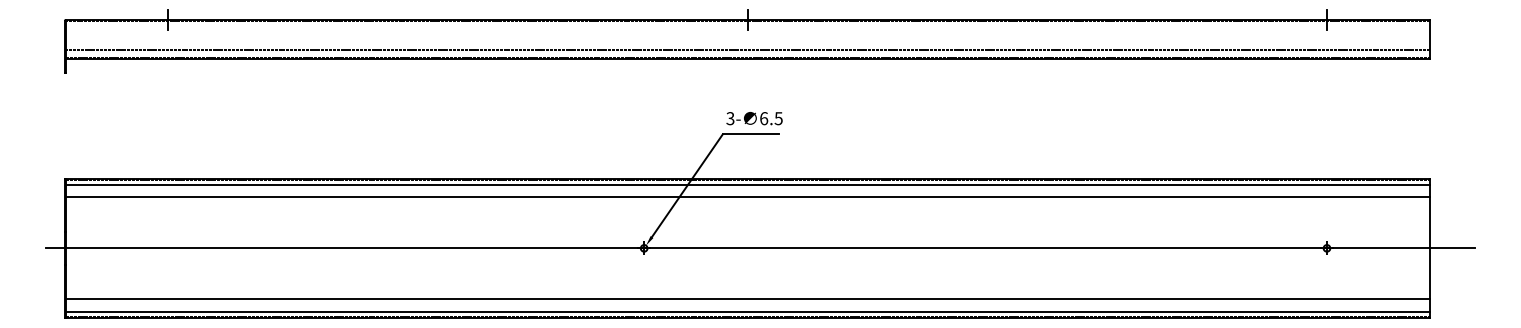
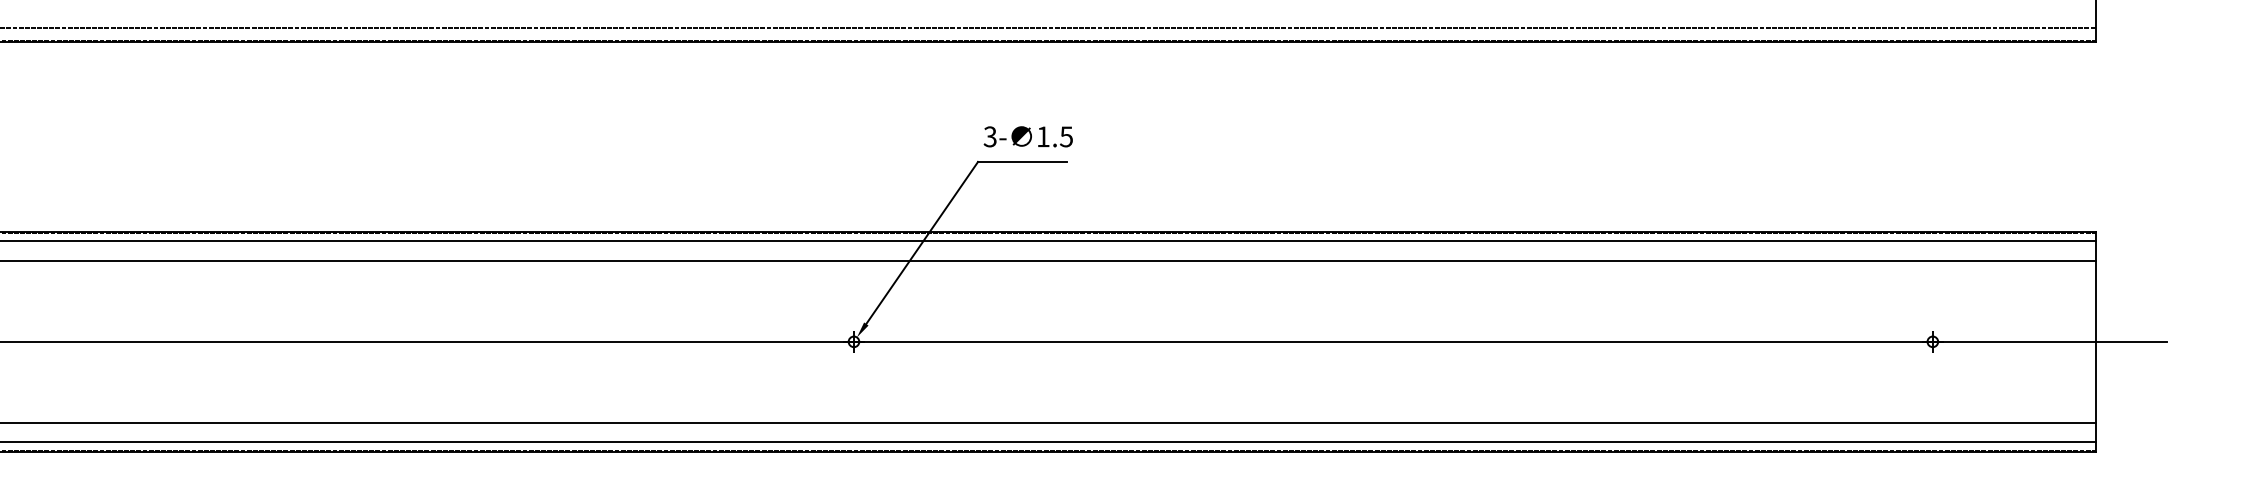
text: (764, 118) -> (1044, 136), 6.5 -> 1.5

